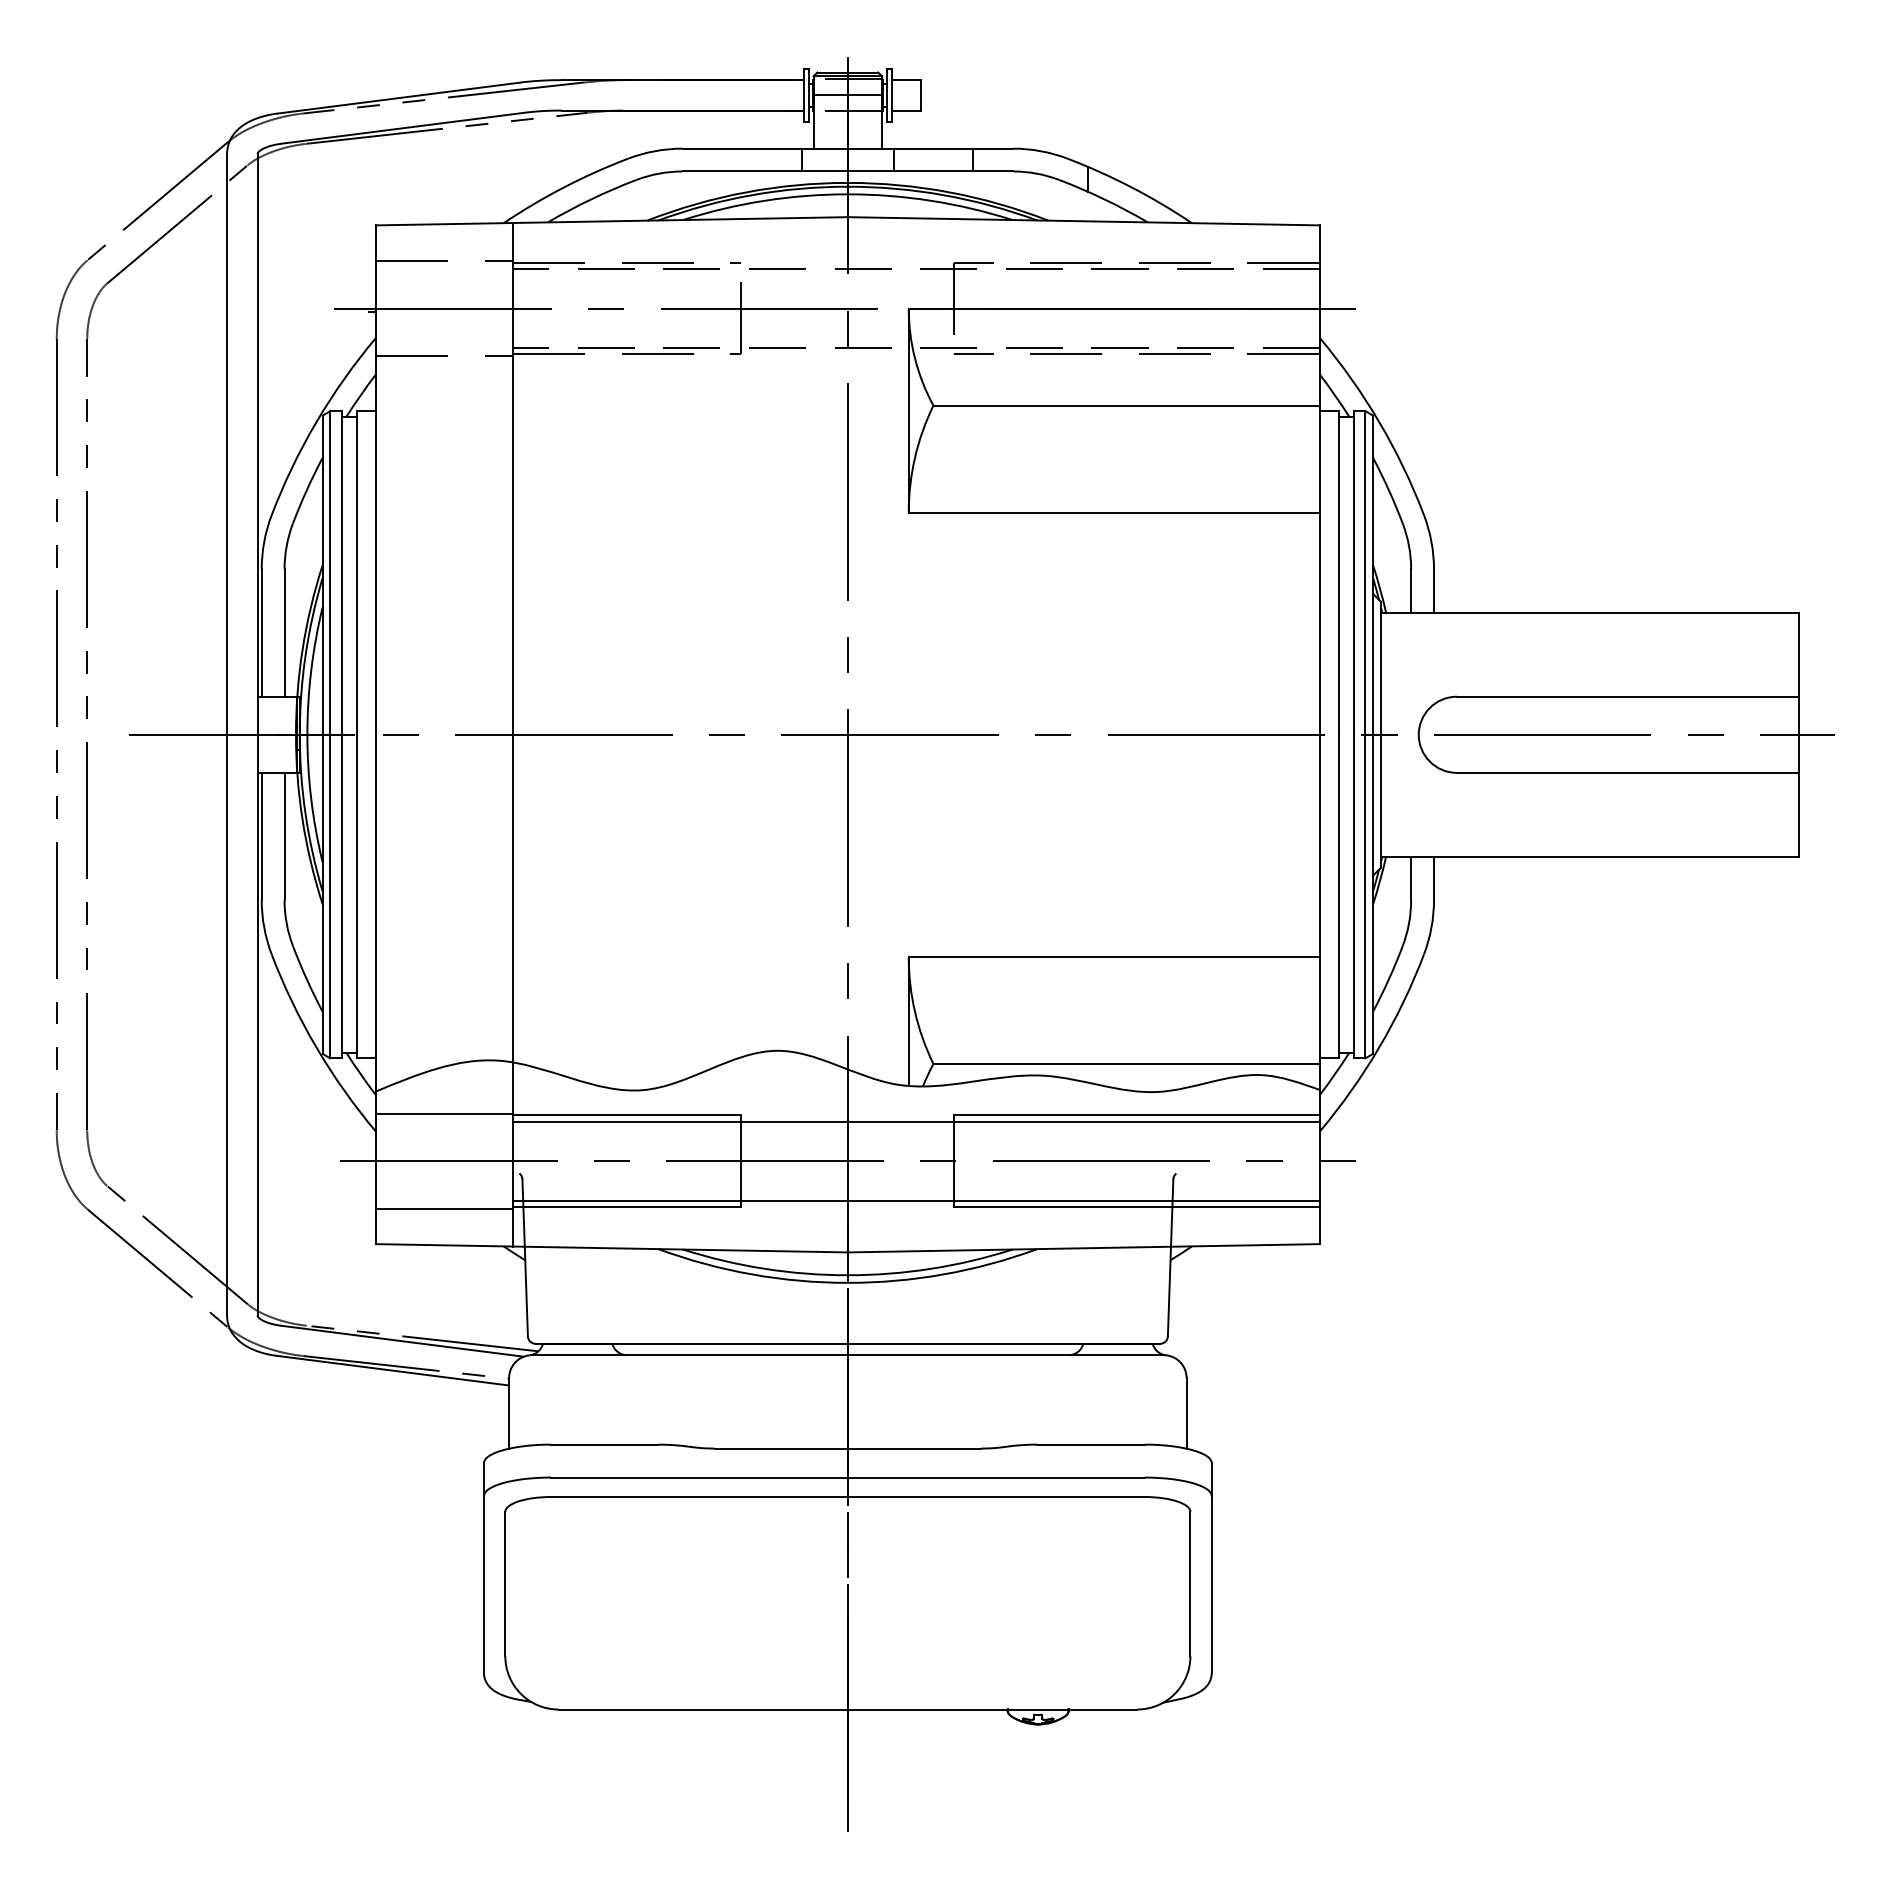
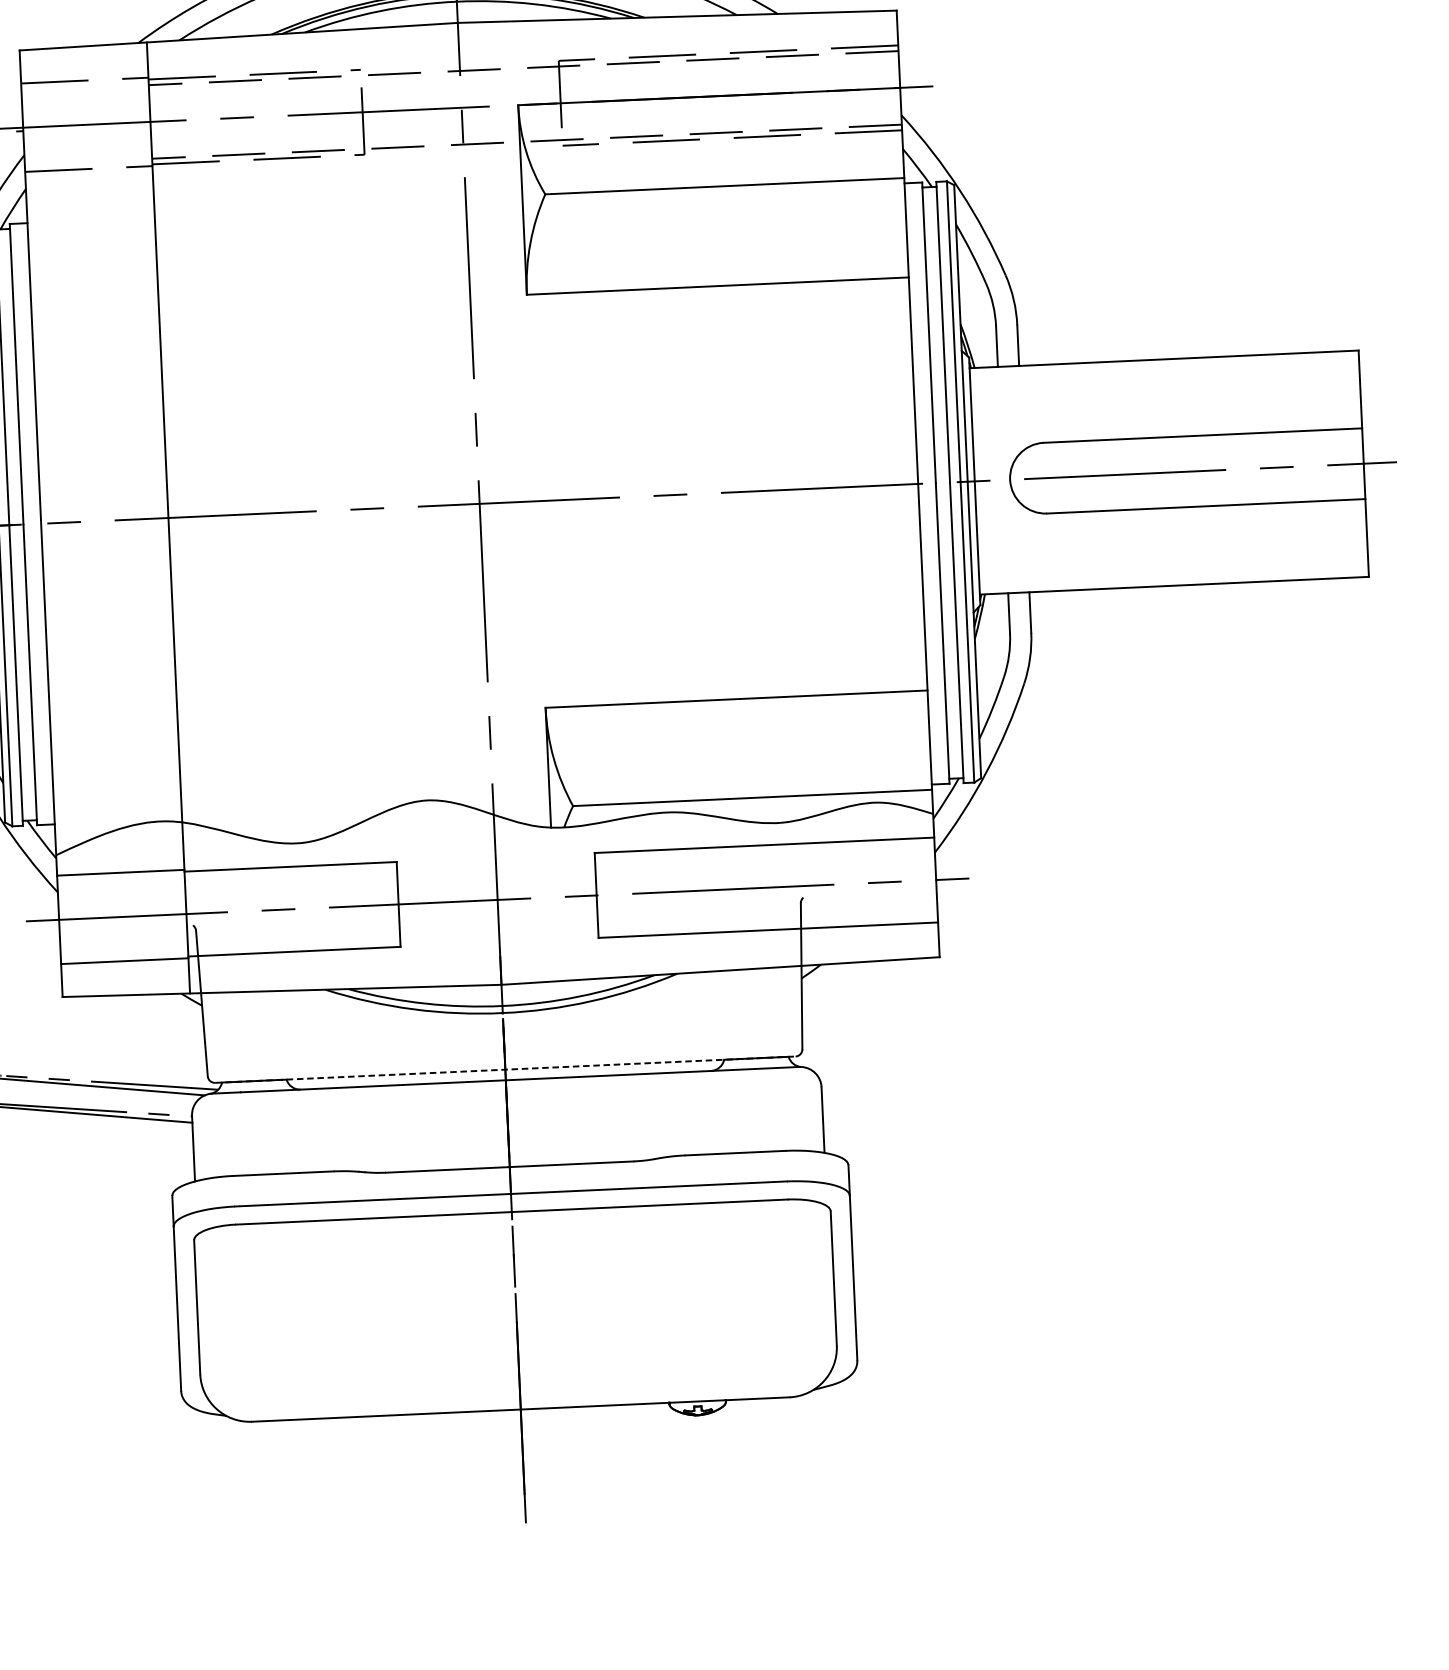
line: (915, 1121) -> (558, 860), removed
line: (915, 1200) -> (562, 933), removed
line: (848, 1343) -> (505, 1069), solid -> dashed

